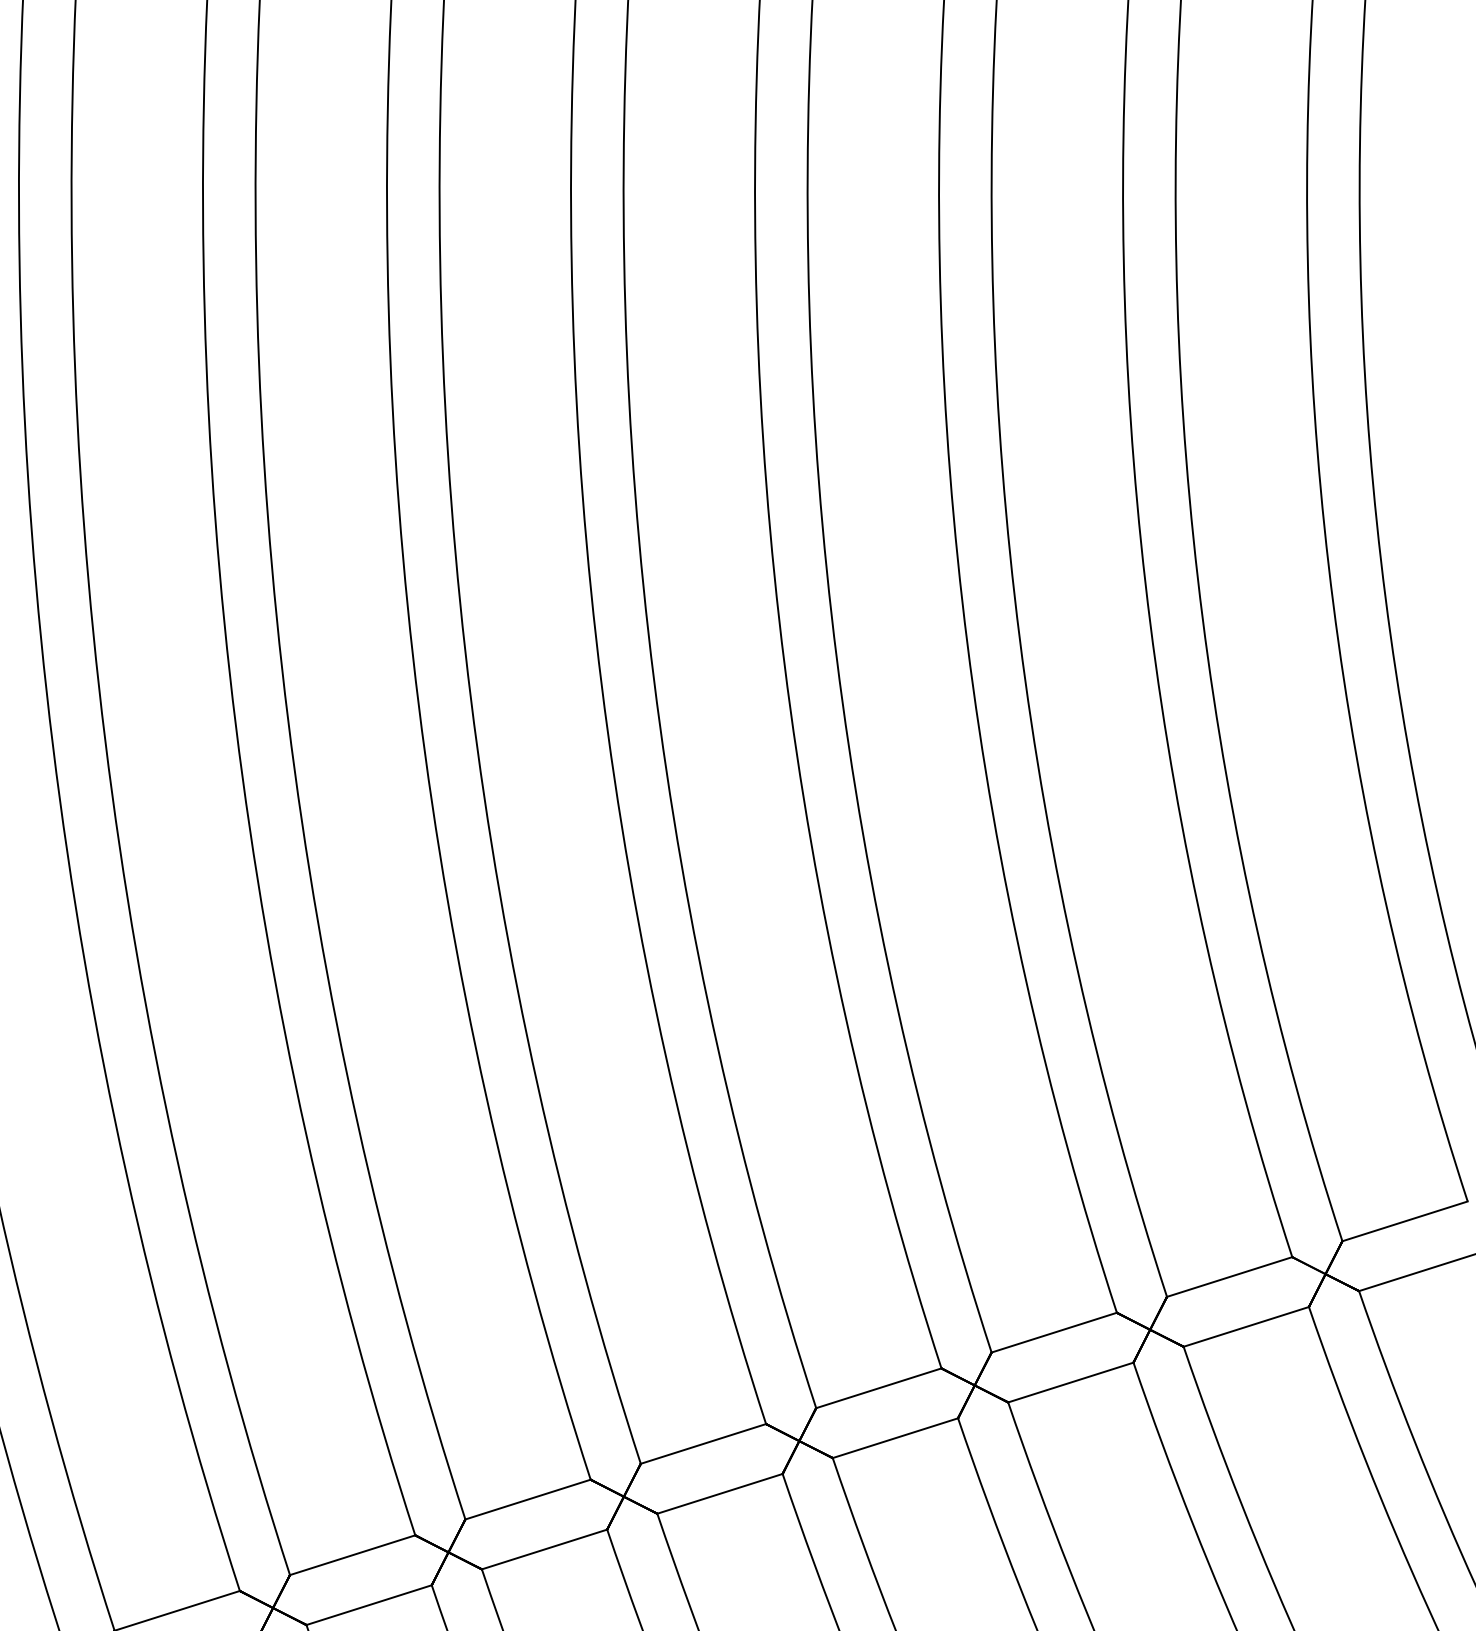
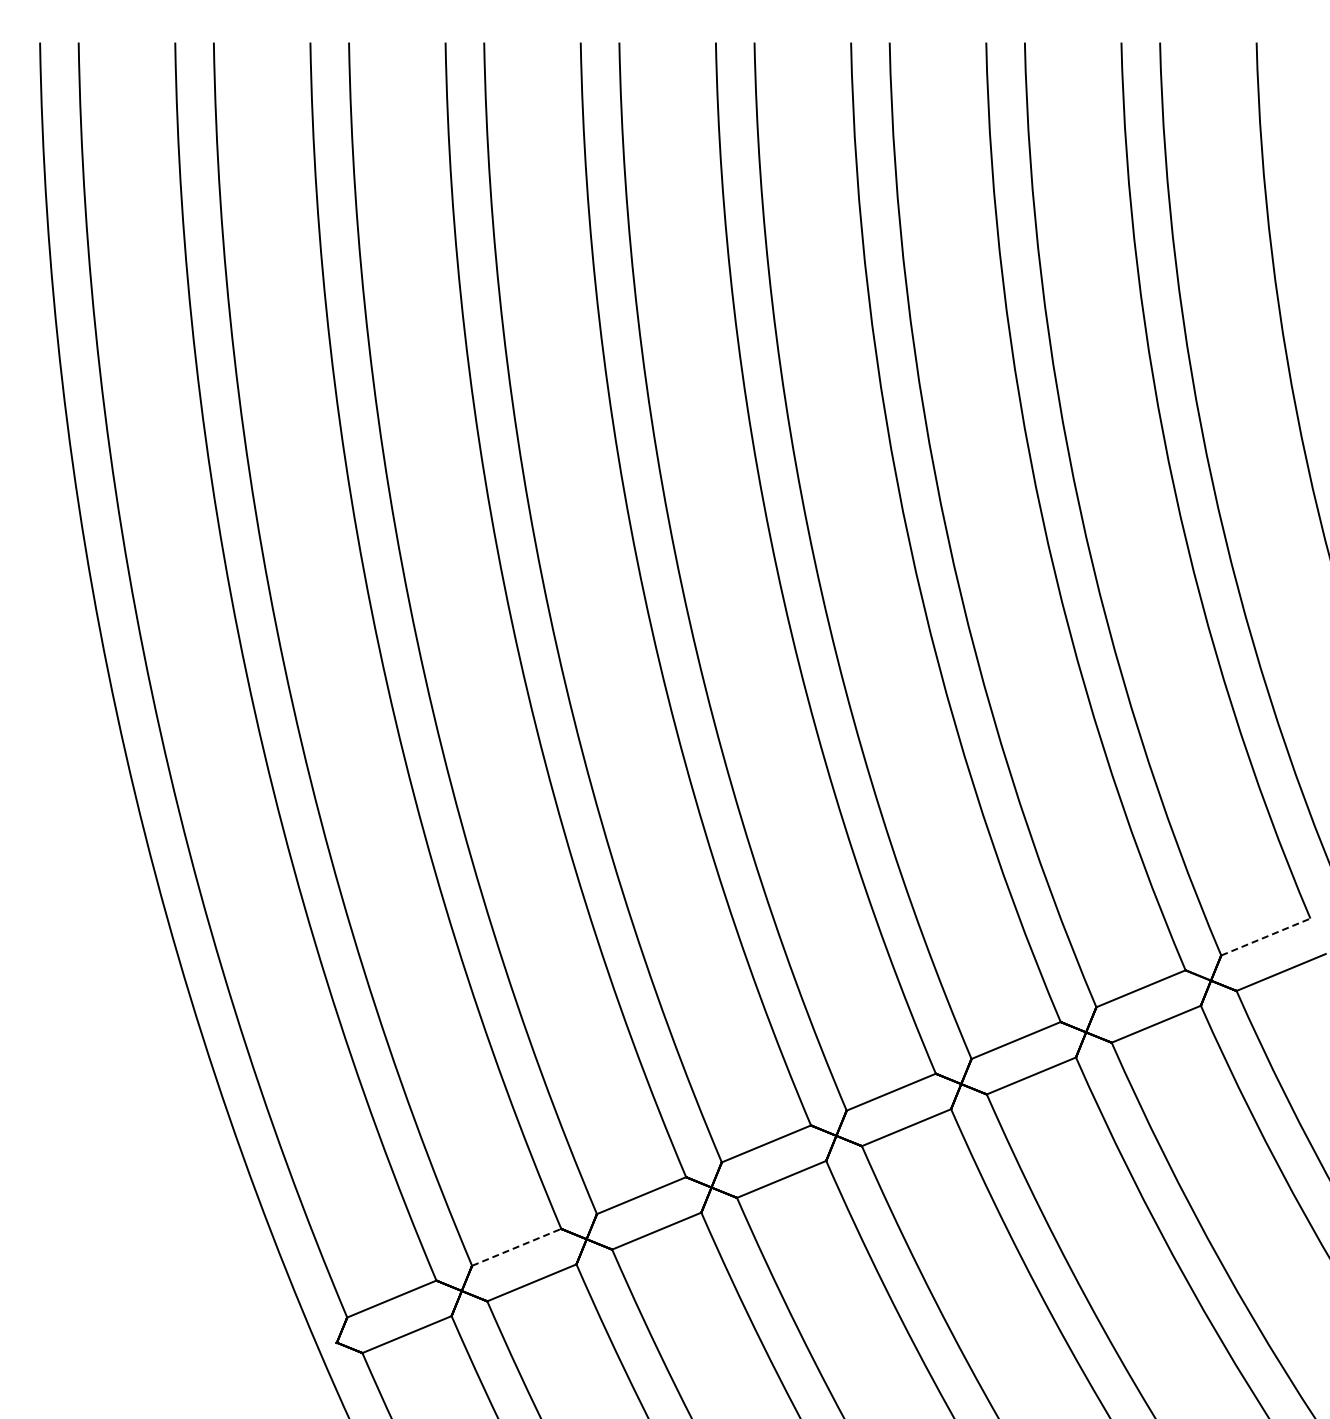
line: (1405, 1220) -> (1266, 936), solid -> dashed
line: (353, 1555) -> (517, 1247), solid -> dashed

